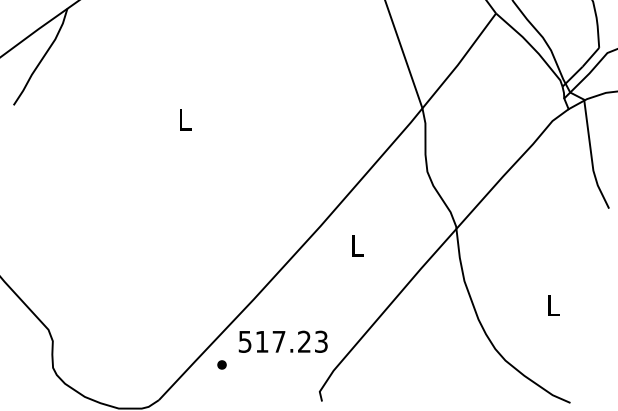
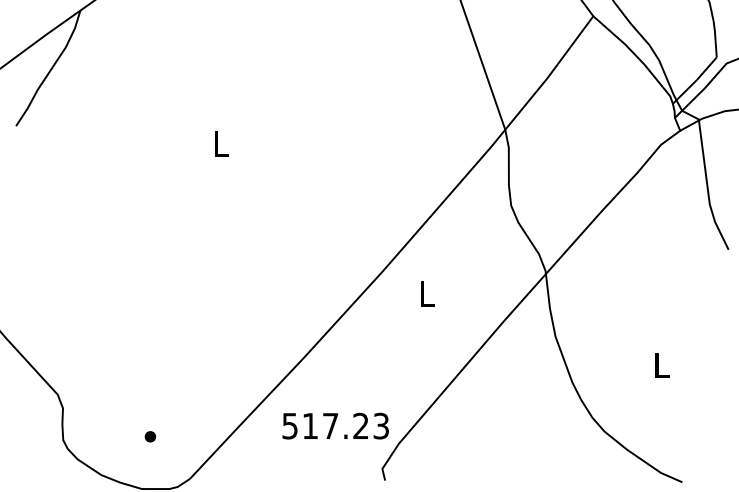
text: (283, 341) -> (335, 425), moved
part: (222, 364) -> (150, 436), moved

